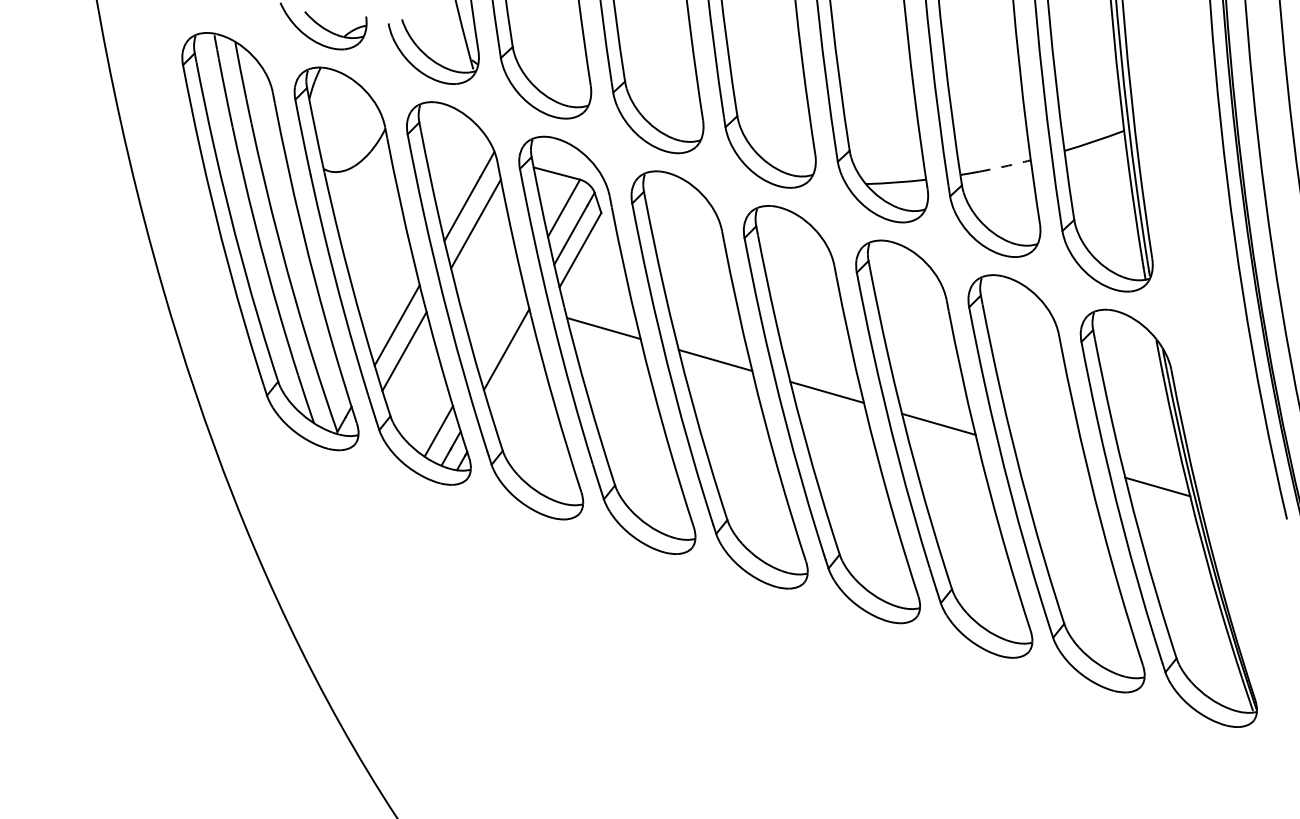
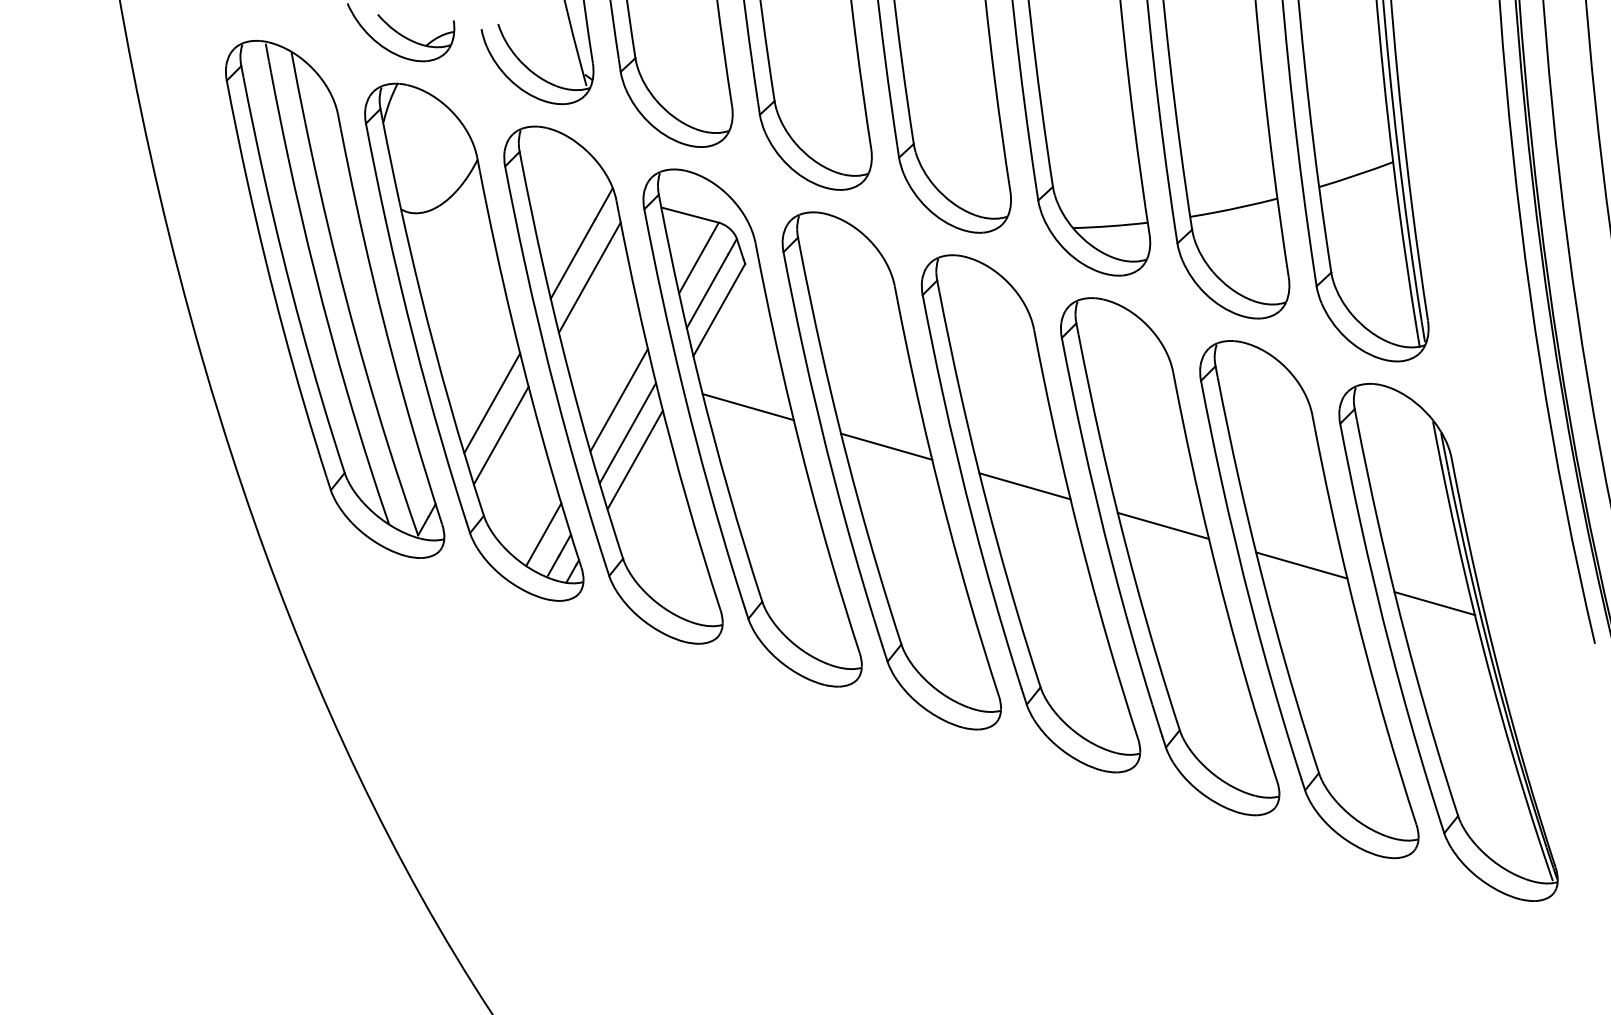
arc: (1005, 166) -> (1245, 206), dashed -> solid
line: (499, 323) -> (618, 400), added
line: (512, 370) -> (634, 459), added
line: (1050, 456) -> (1301, 565), added

